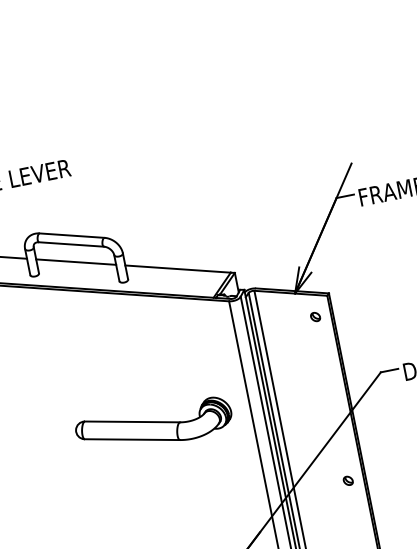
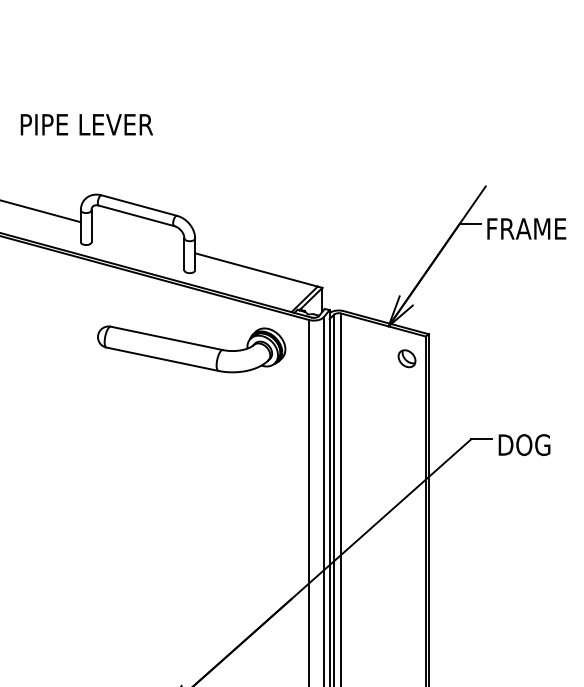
line: (75, 261) -> (137, 237), removed
part: (315, 316) -> (407, 358), size x1.6
part: (154, 426) -> (191, 349), moved
part: (348, 480) -> (407, 559), removed

